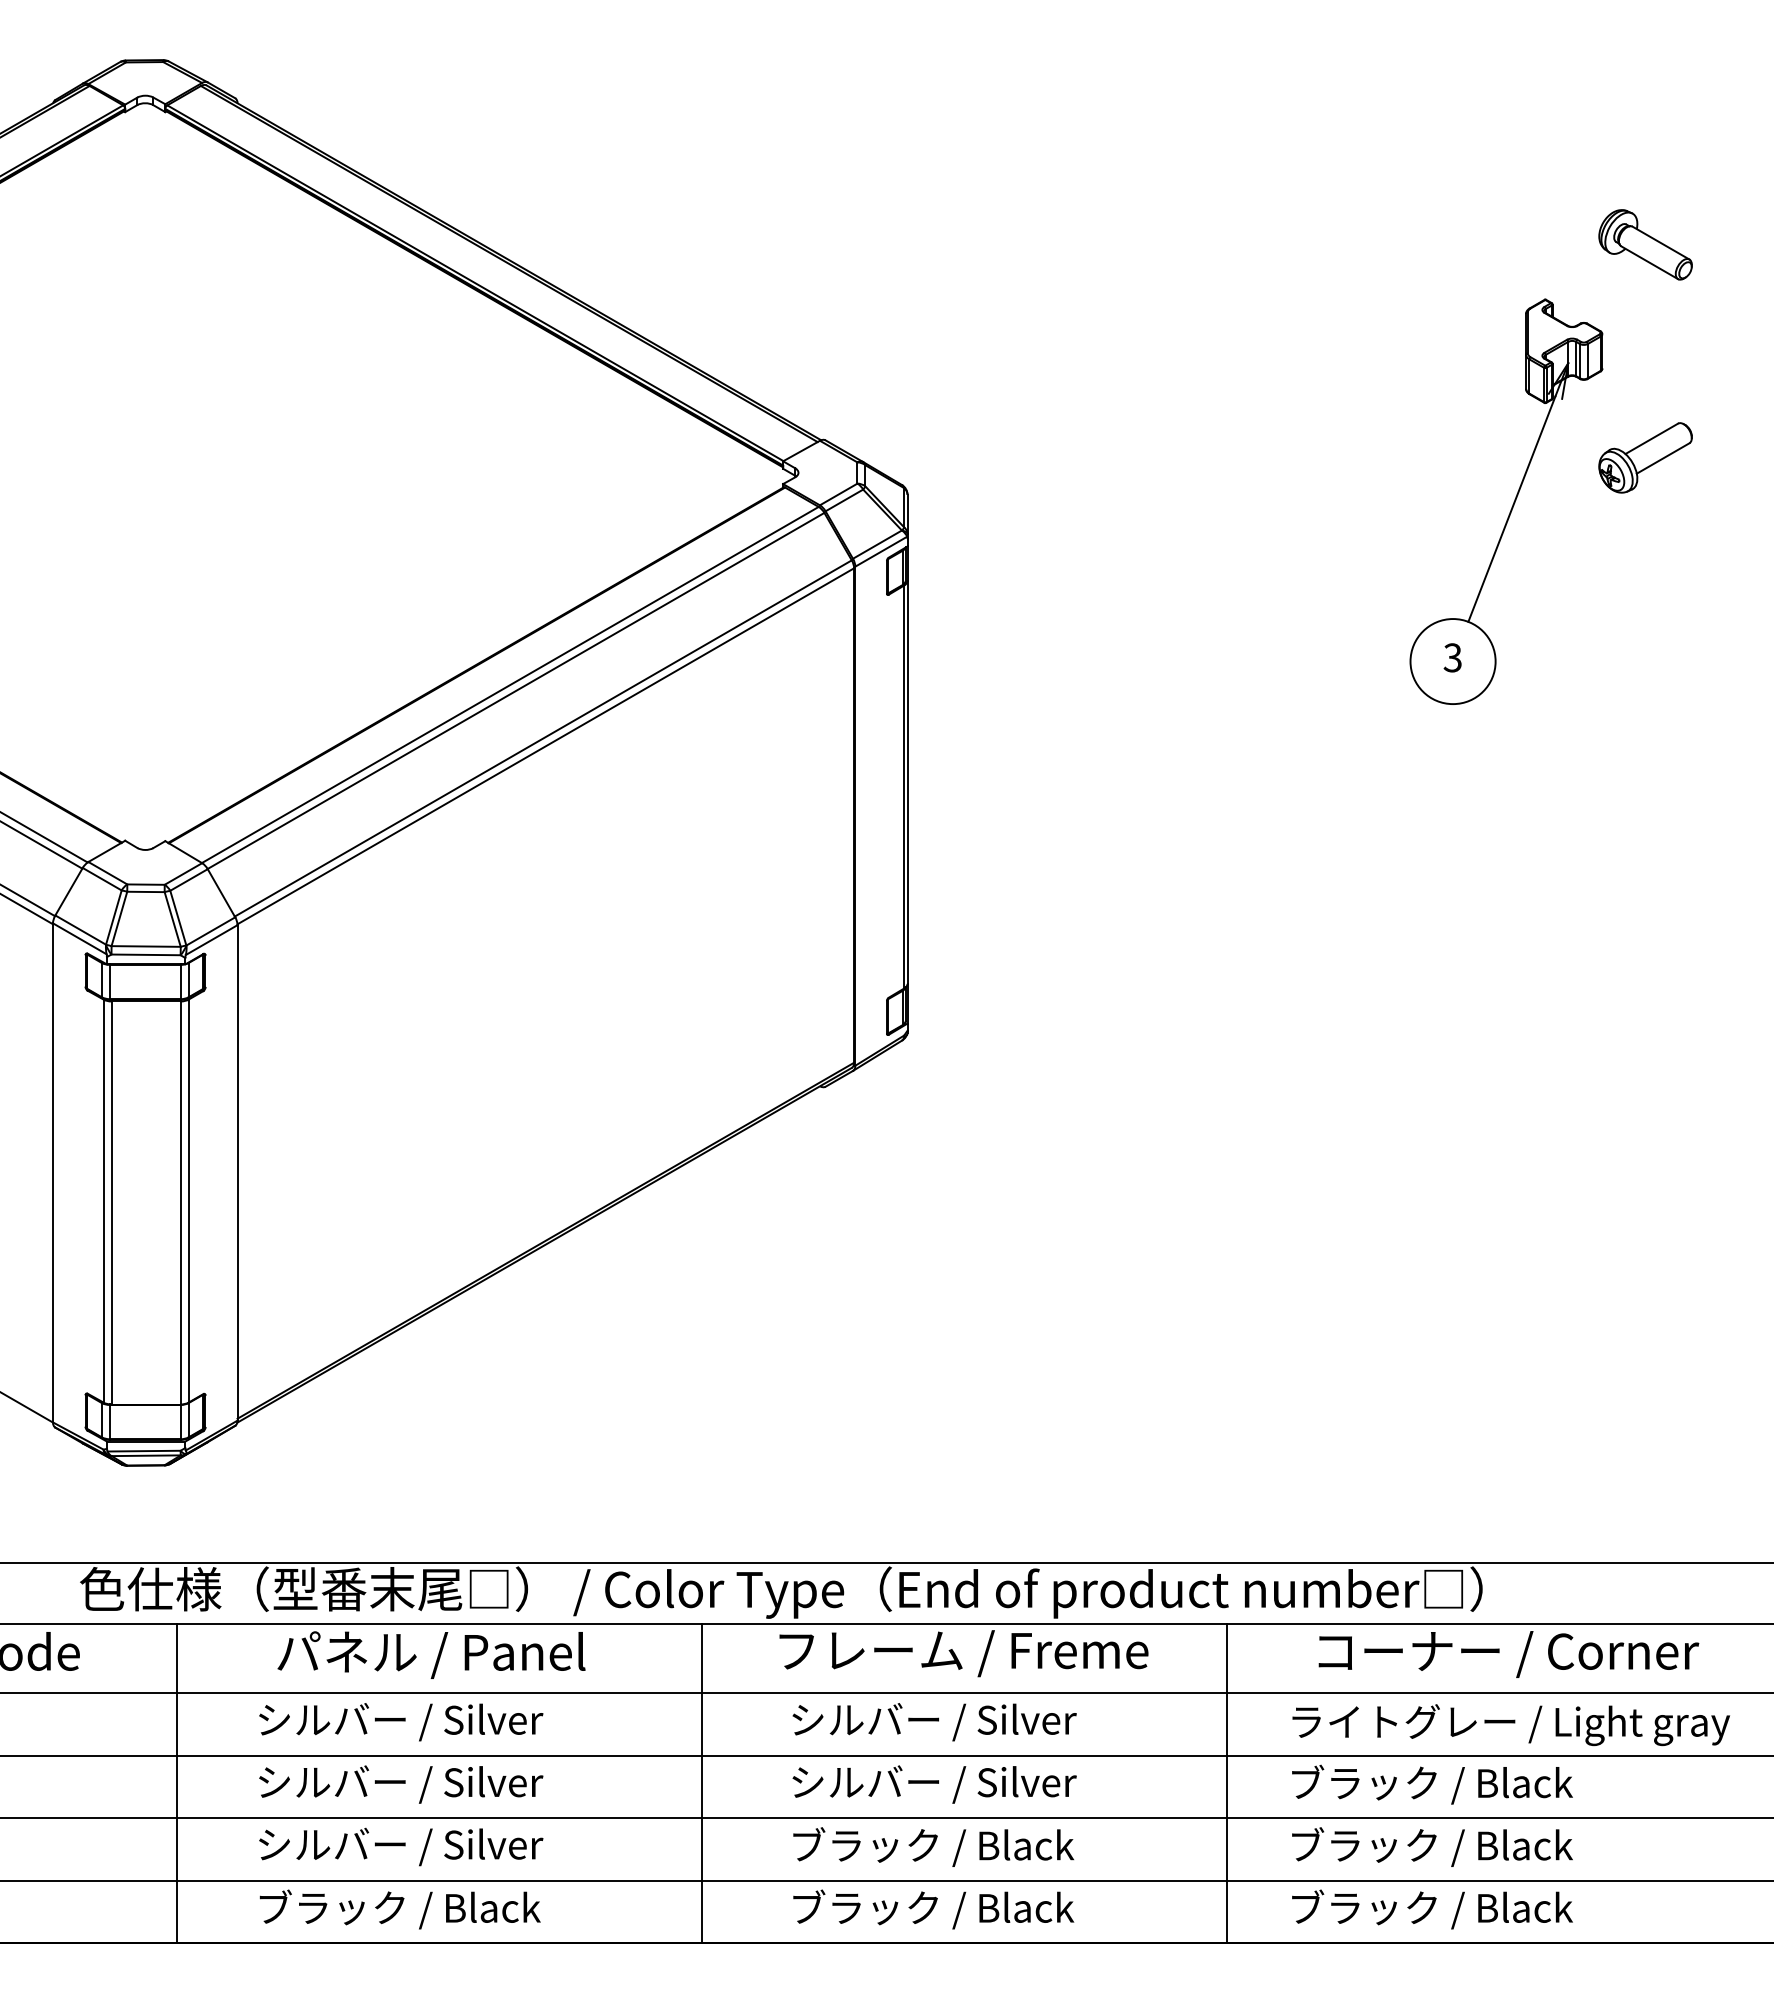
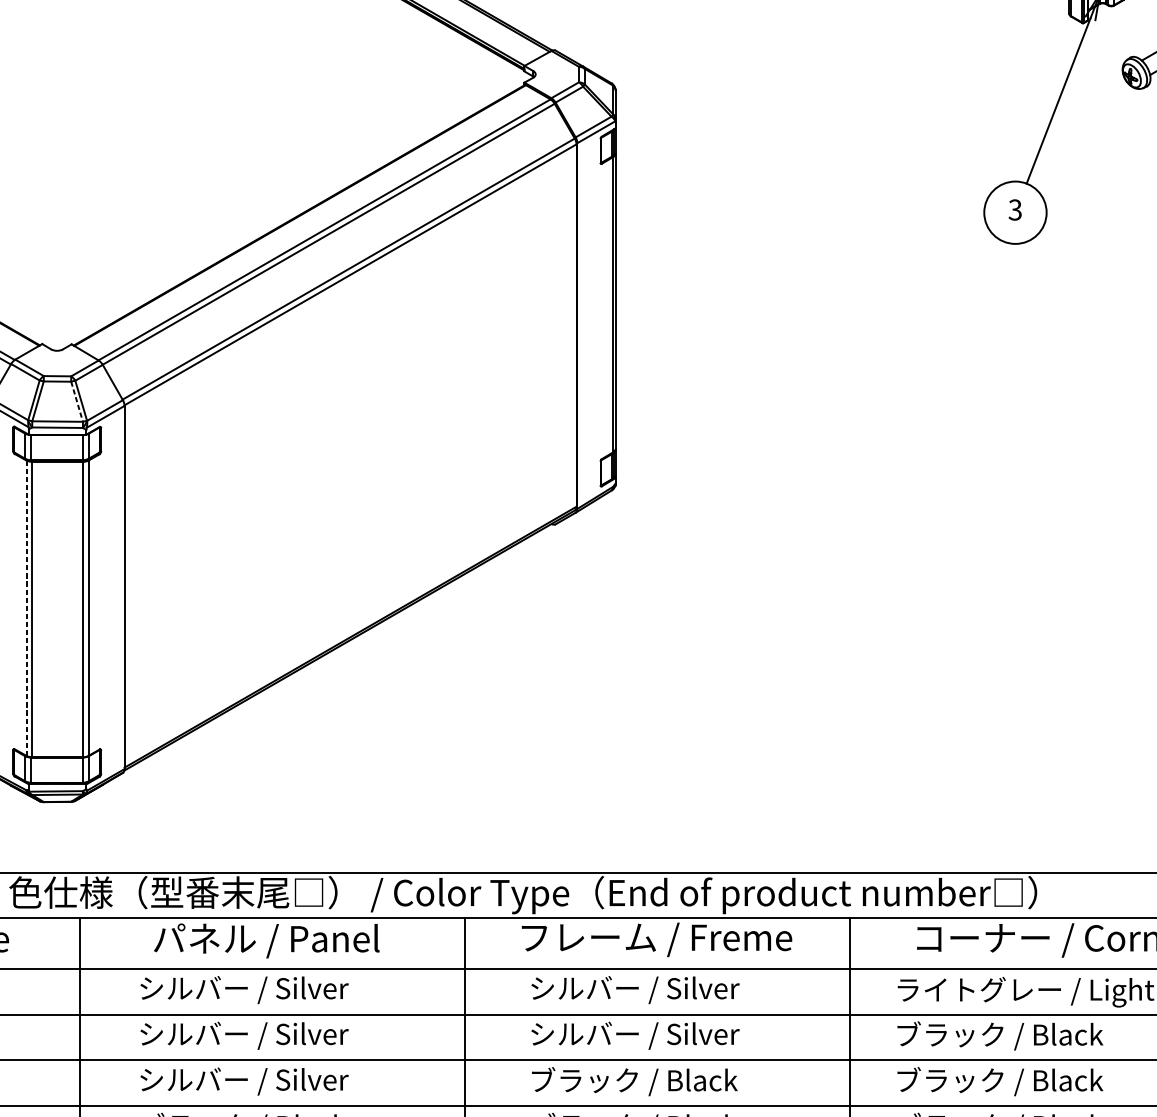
line: (172, 919) -> (76, 401), solid -> dashed
line: (103, 1201) -> (26, 608), solid -> dashed

